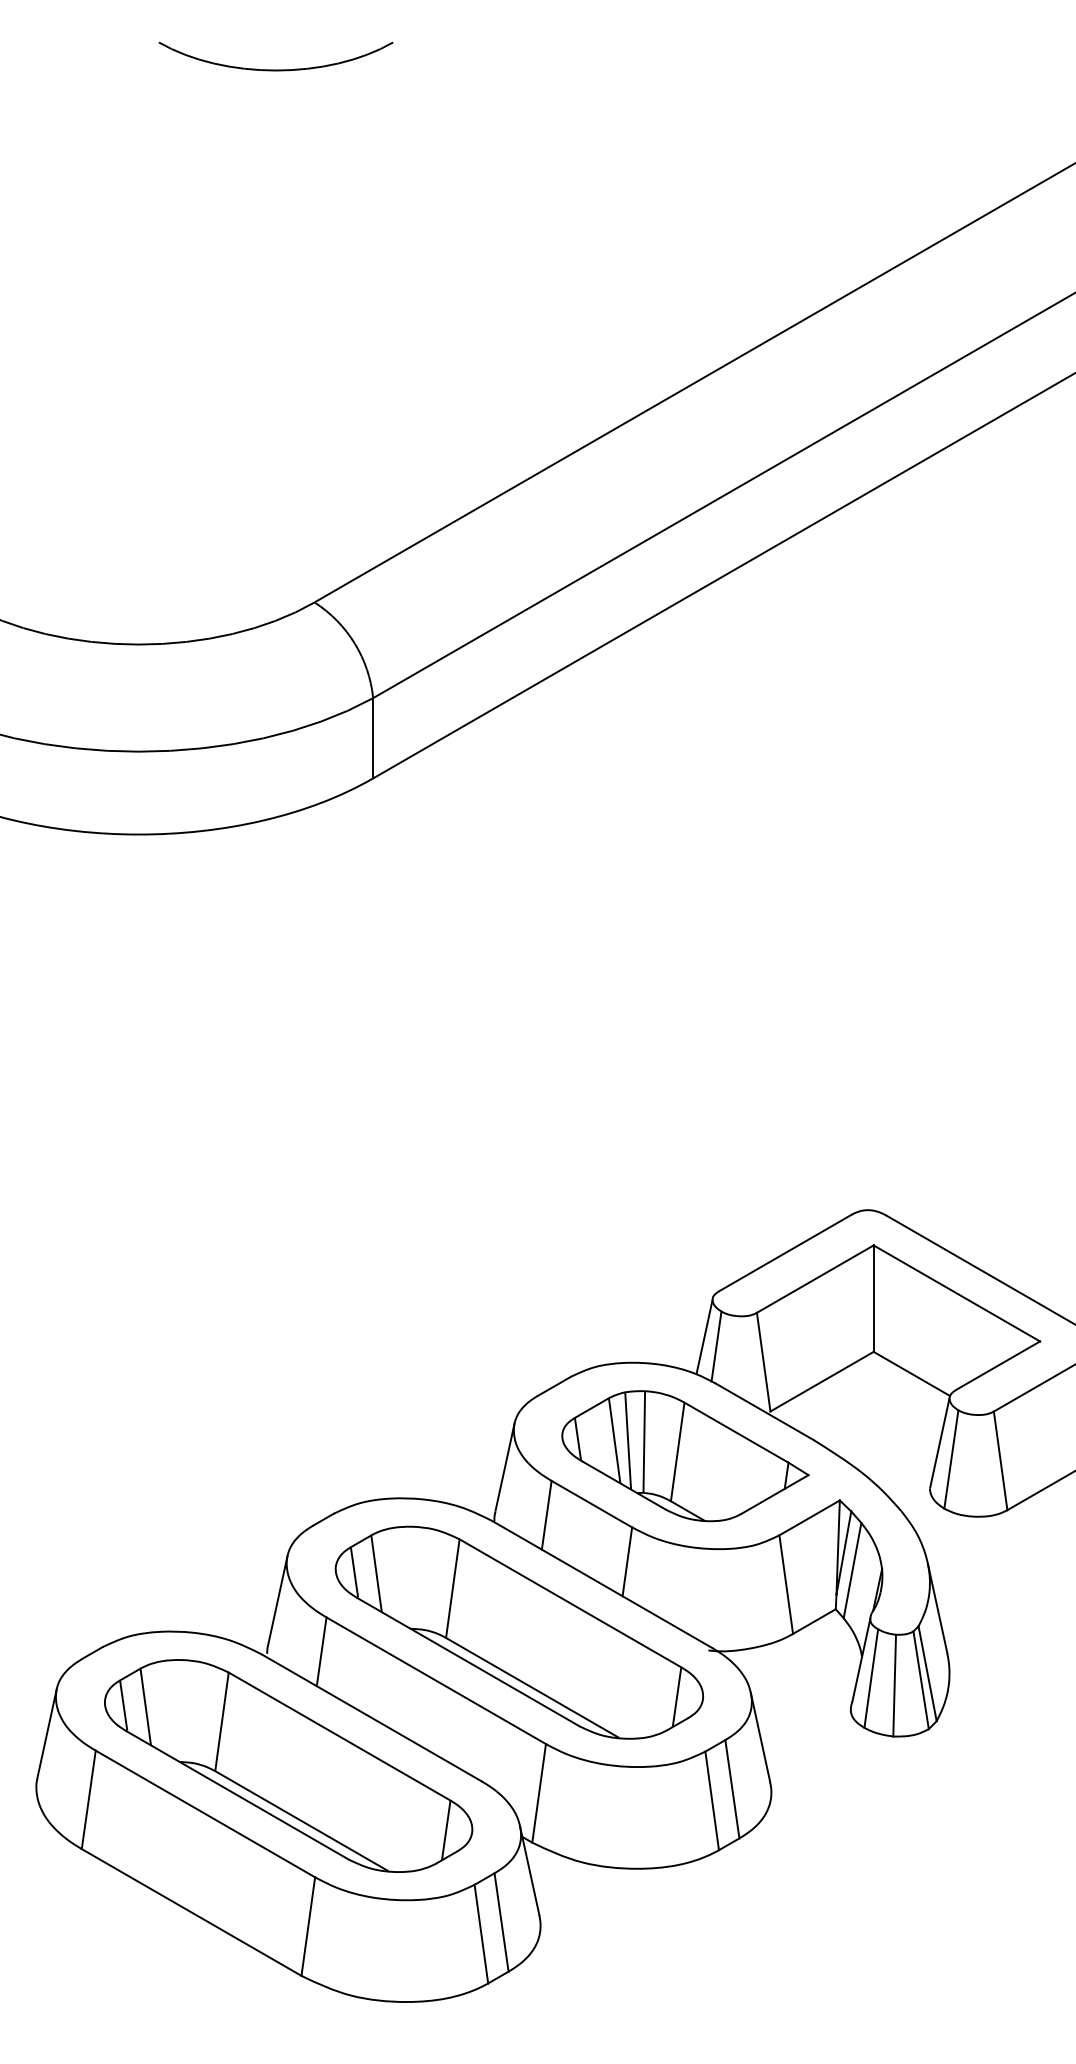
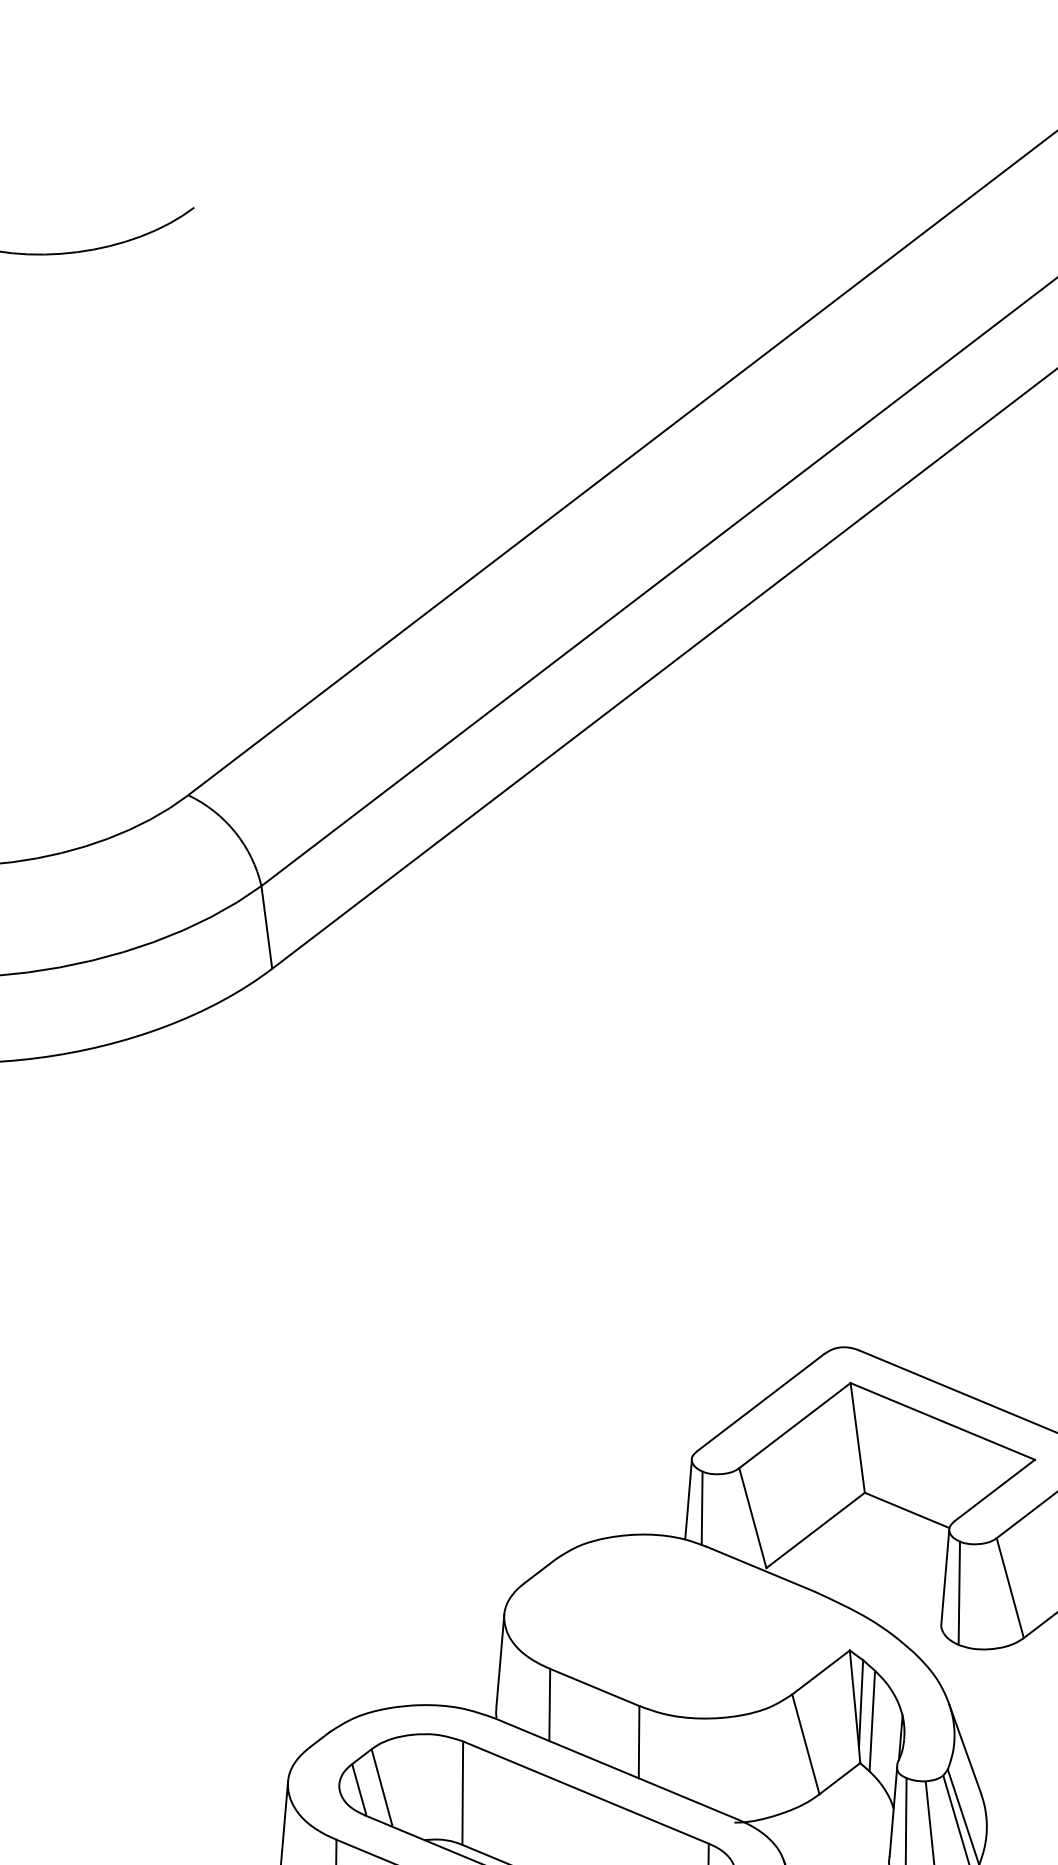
part: (685, 1456) -> (684, 1625), removed

